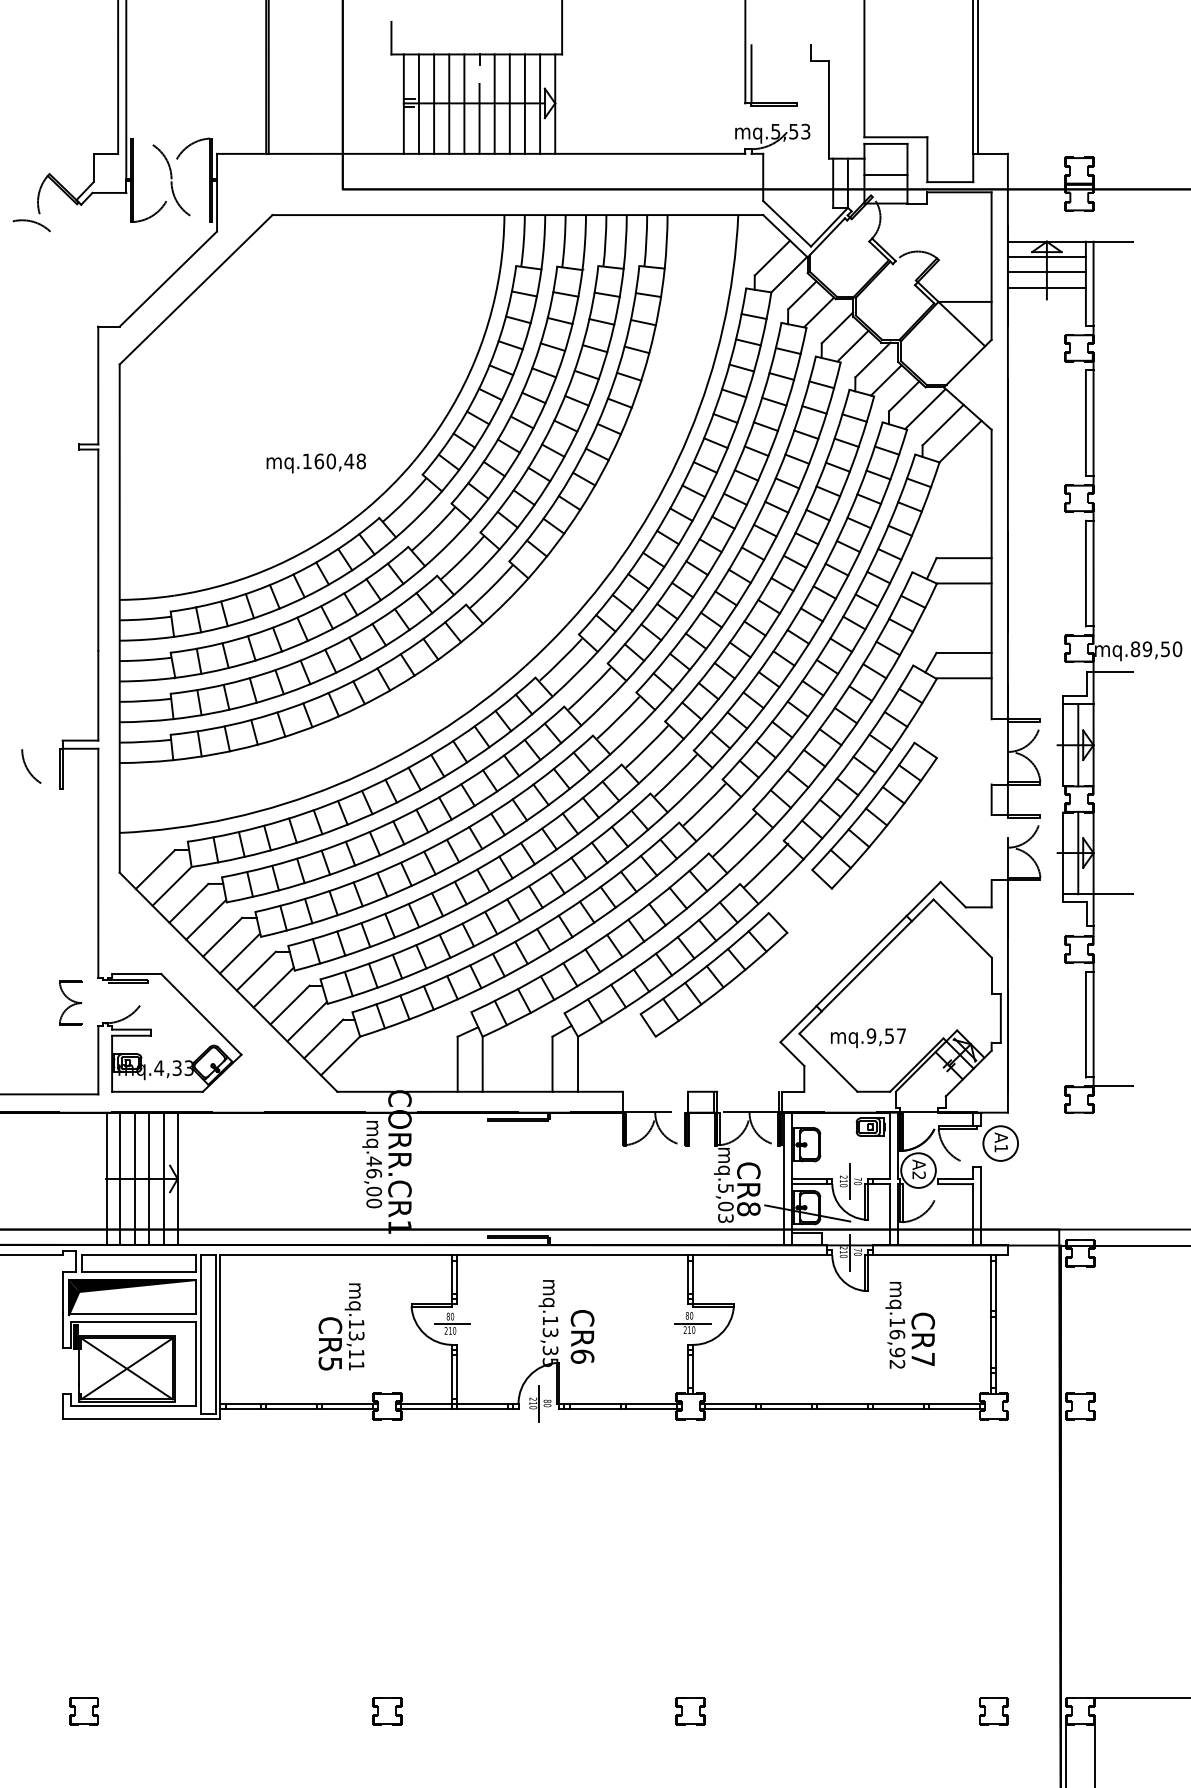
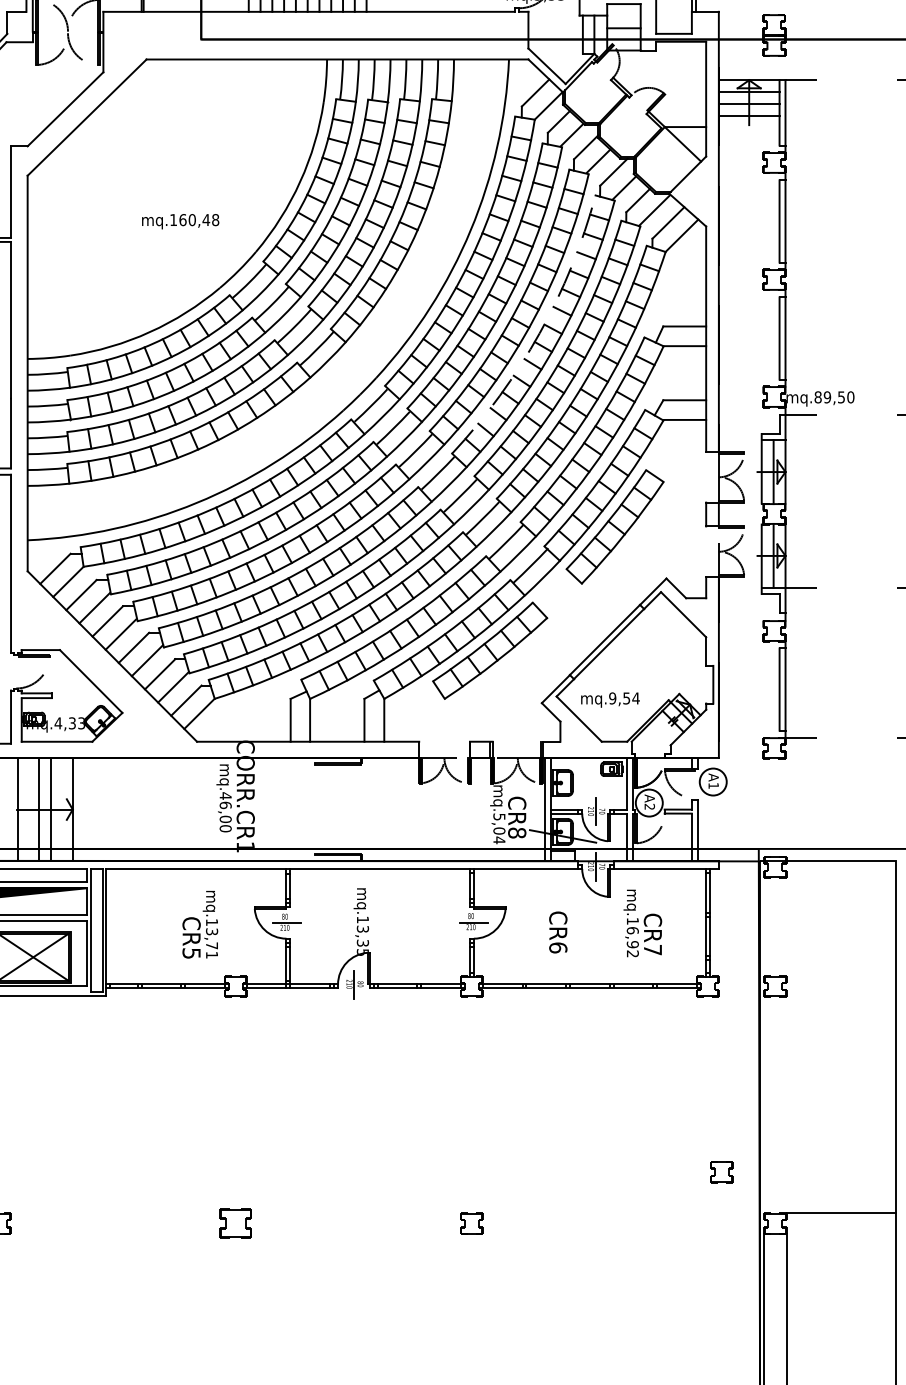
text: (315, 463) -> (180, 221), moved
arc: (777, 567) -> (539, 333), solid -> dashed
text: (901, 1035) -> (636, 697), mq.9,57 -> mq.9,54
line: (120, 1178) -> (28, 809), removed
line: (163, 1178) -> (61, 809), removed
text: (725, 1218) -> (499, 840), mq.5,03 -> mq.5,04
text: (582, 1336) -> (558, 932), moved
text: (356, 1353) -> (211, 945), mq.13,11 -> mq.13,71
part: (387, 1711) -> (236, 1224), size x1.4
part: (993, 1711) -> (721, 1172), moved

